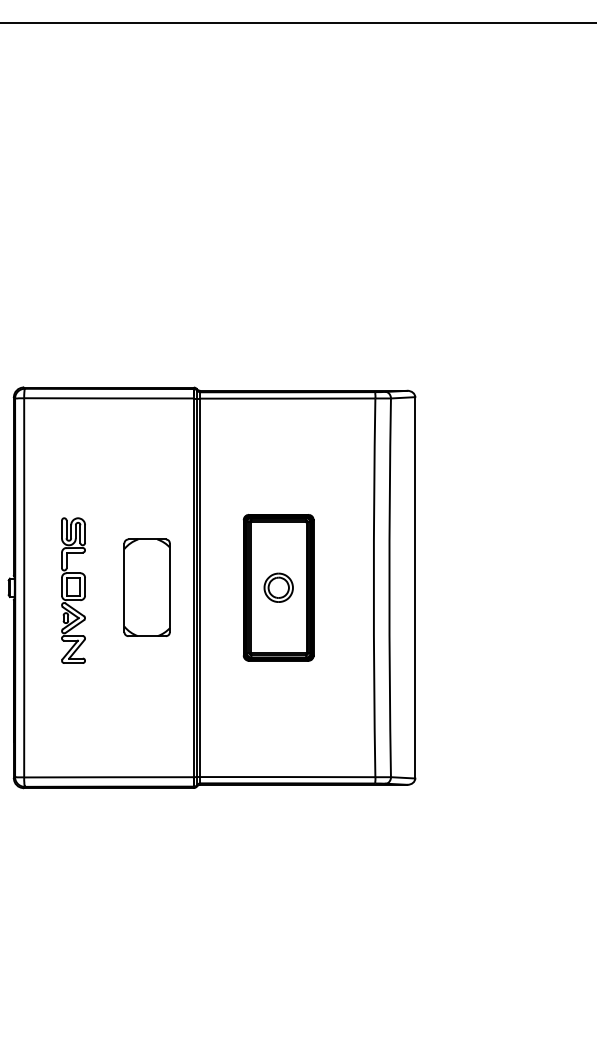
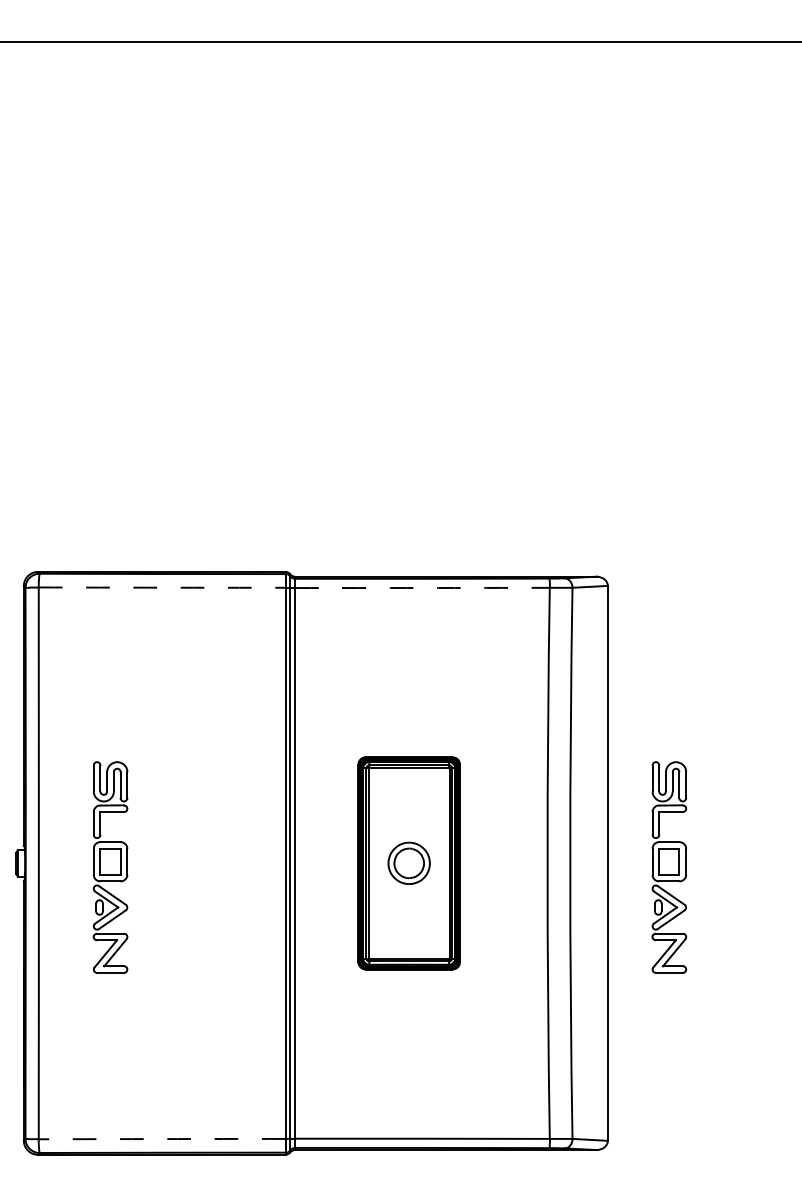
arc: (109, 398) -> (162, 587), solid -> dashed
arc: (287, 398) -> (421, 587), solid -> dashed
part: (146, 587) -> (216, 862), removed
part: (457, 590) -> (669, 867), added
arc: (108, 777) -> (161, 1139), solid -> dashed

